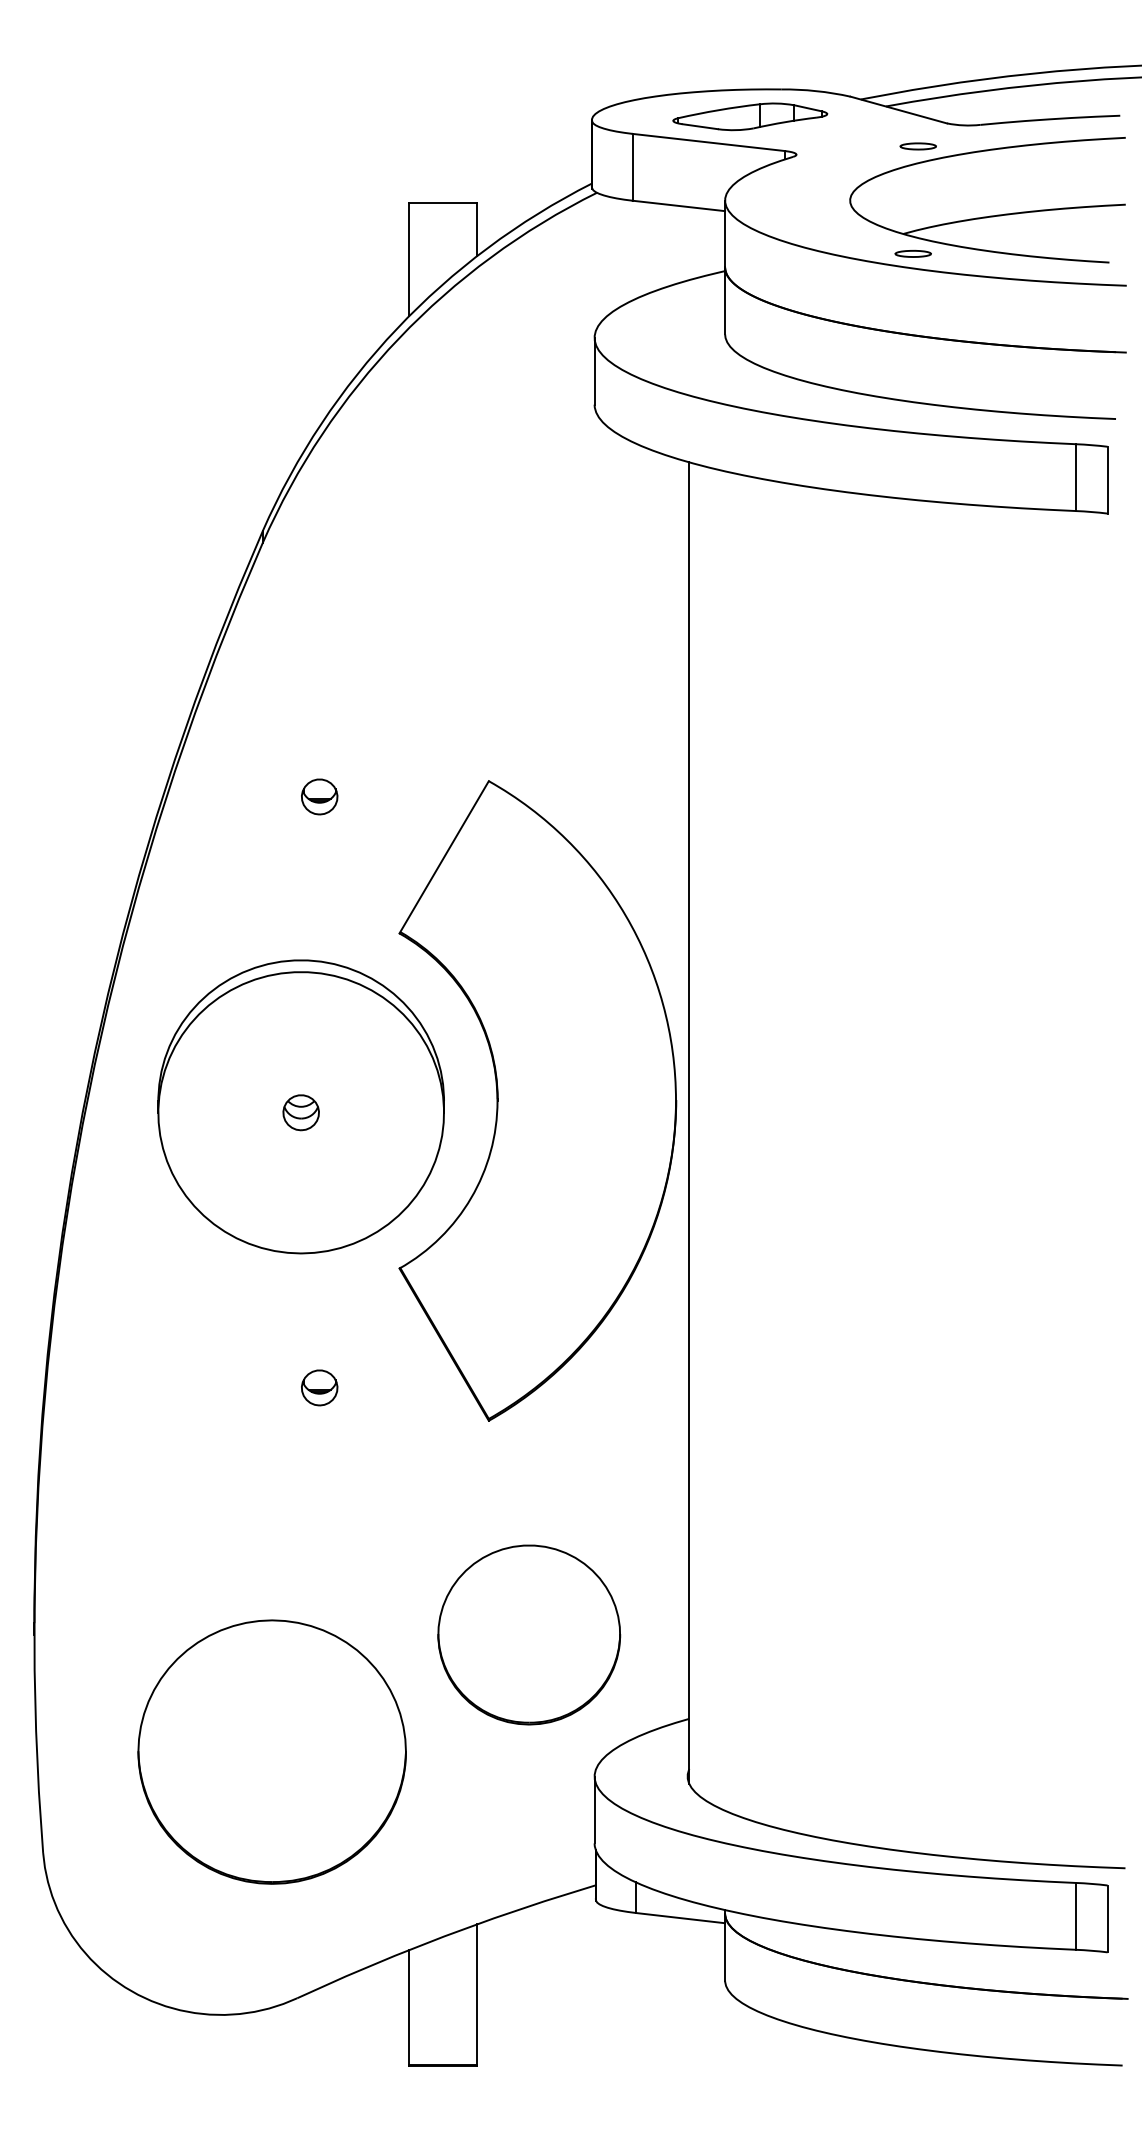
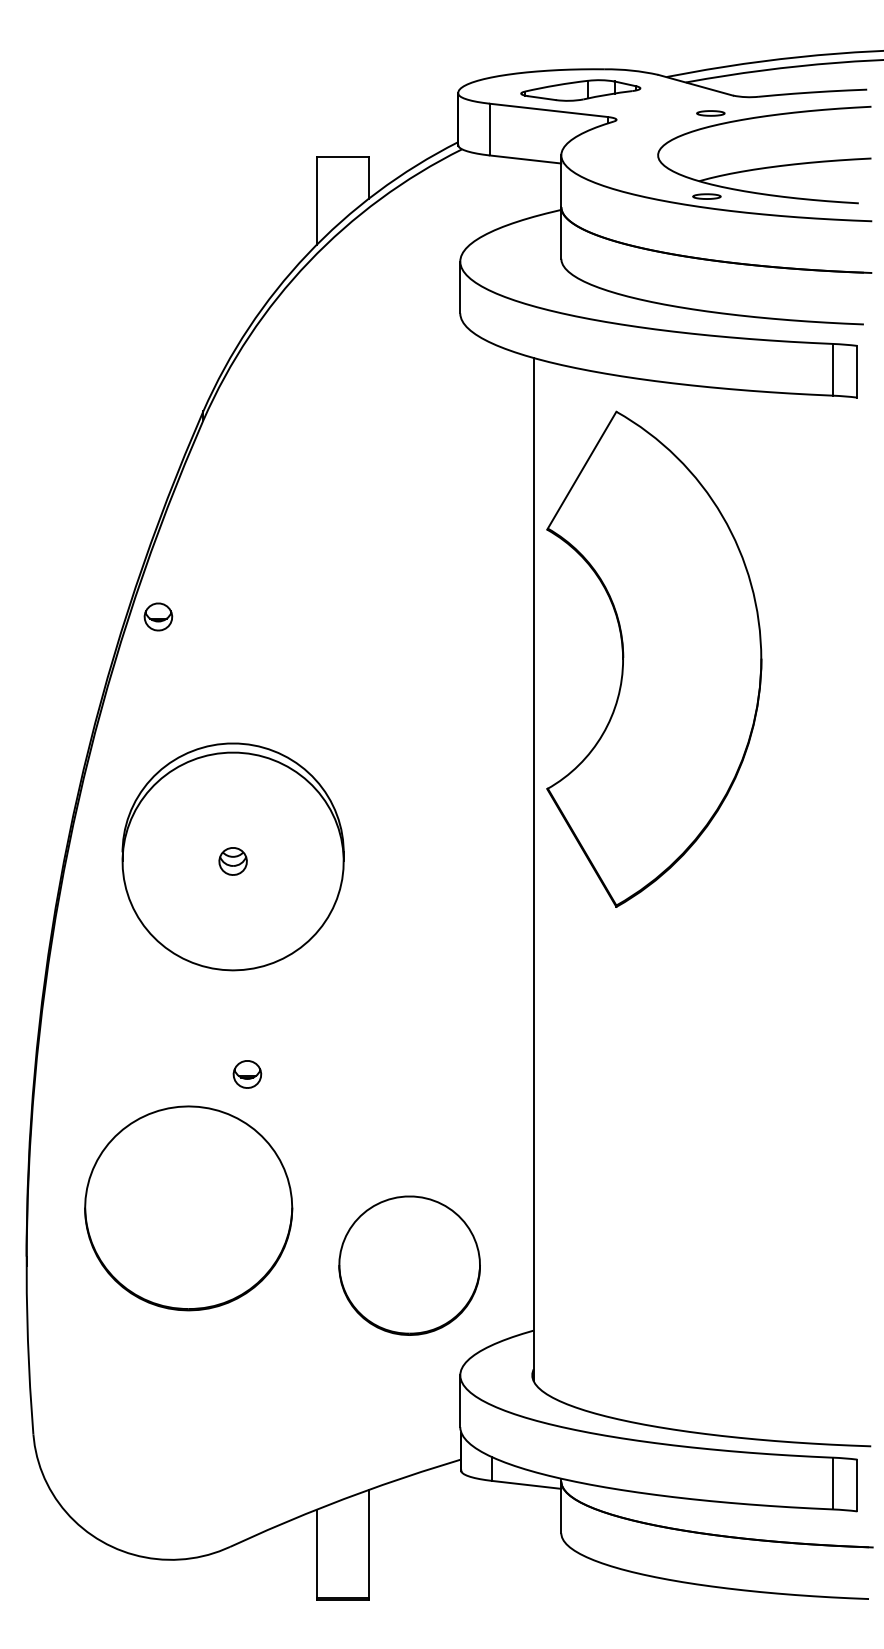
part: (319, 796) -> (158, 616), moved
part: (538, 1099) -> (654, 658), moved
part: (271, 1752) -> (188, 1208), moved

